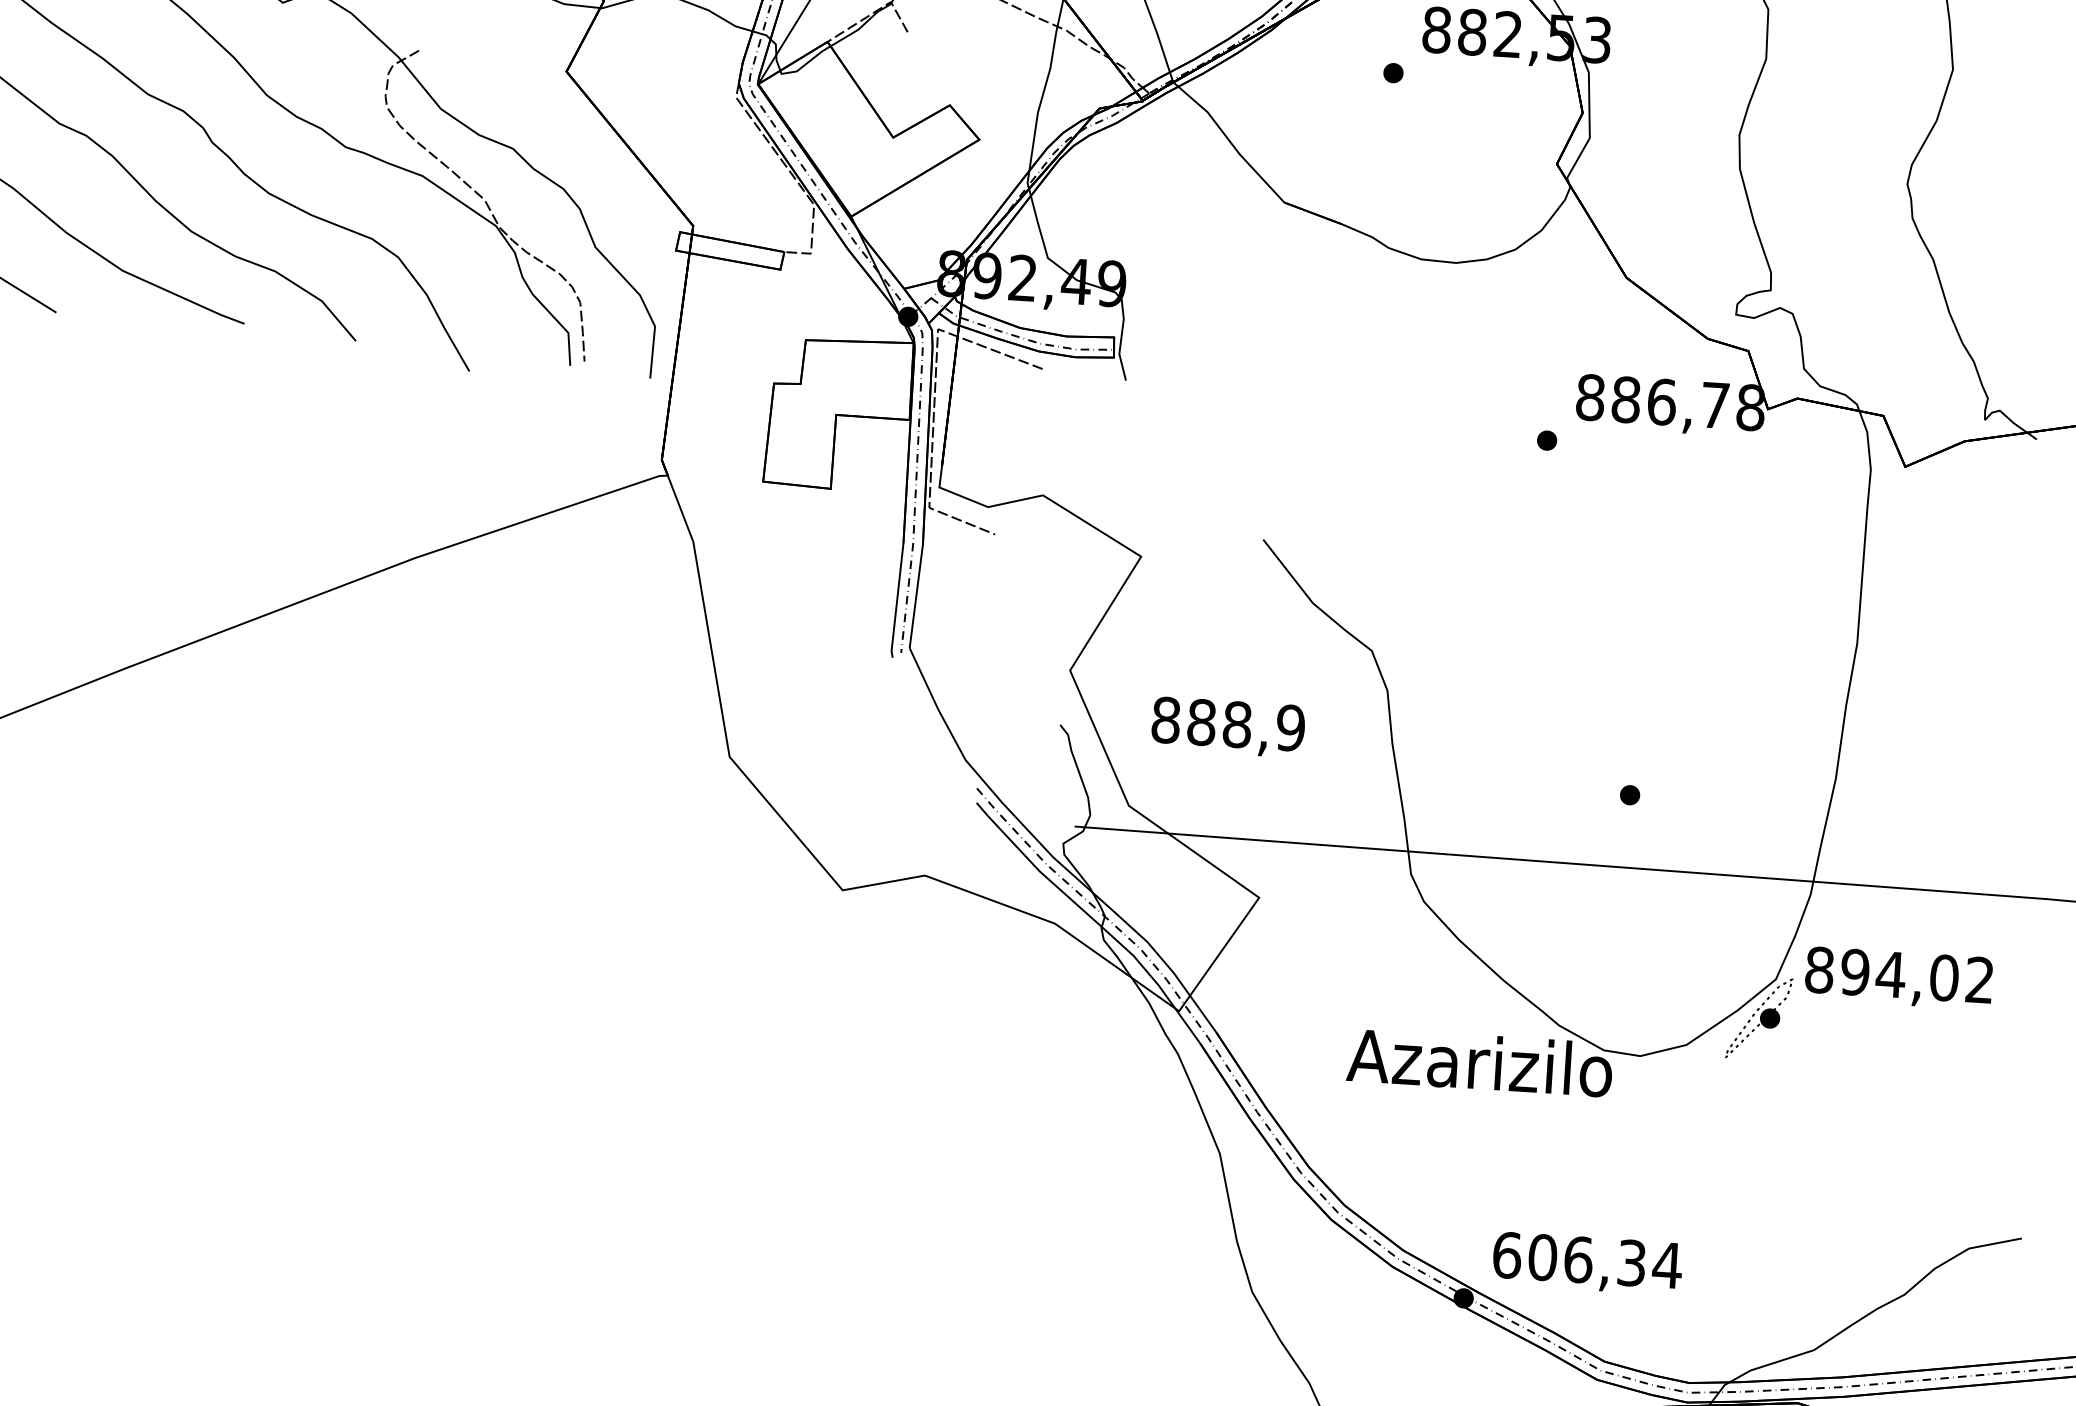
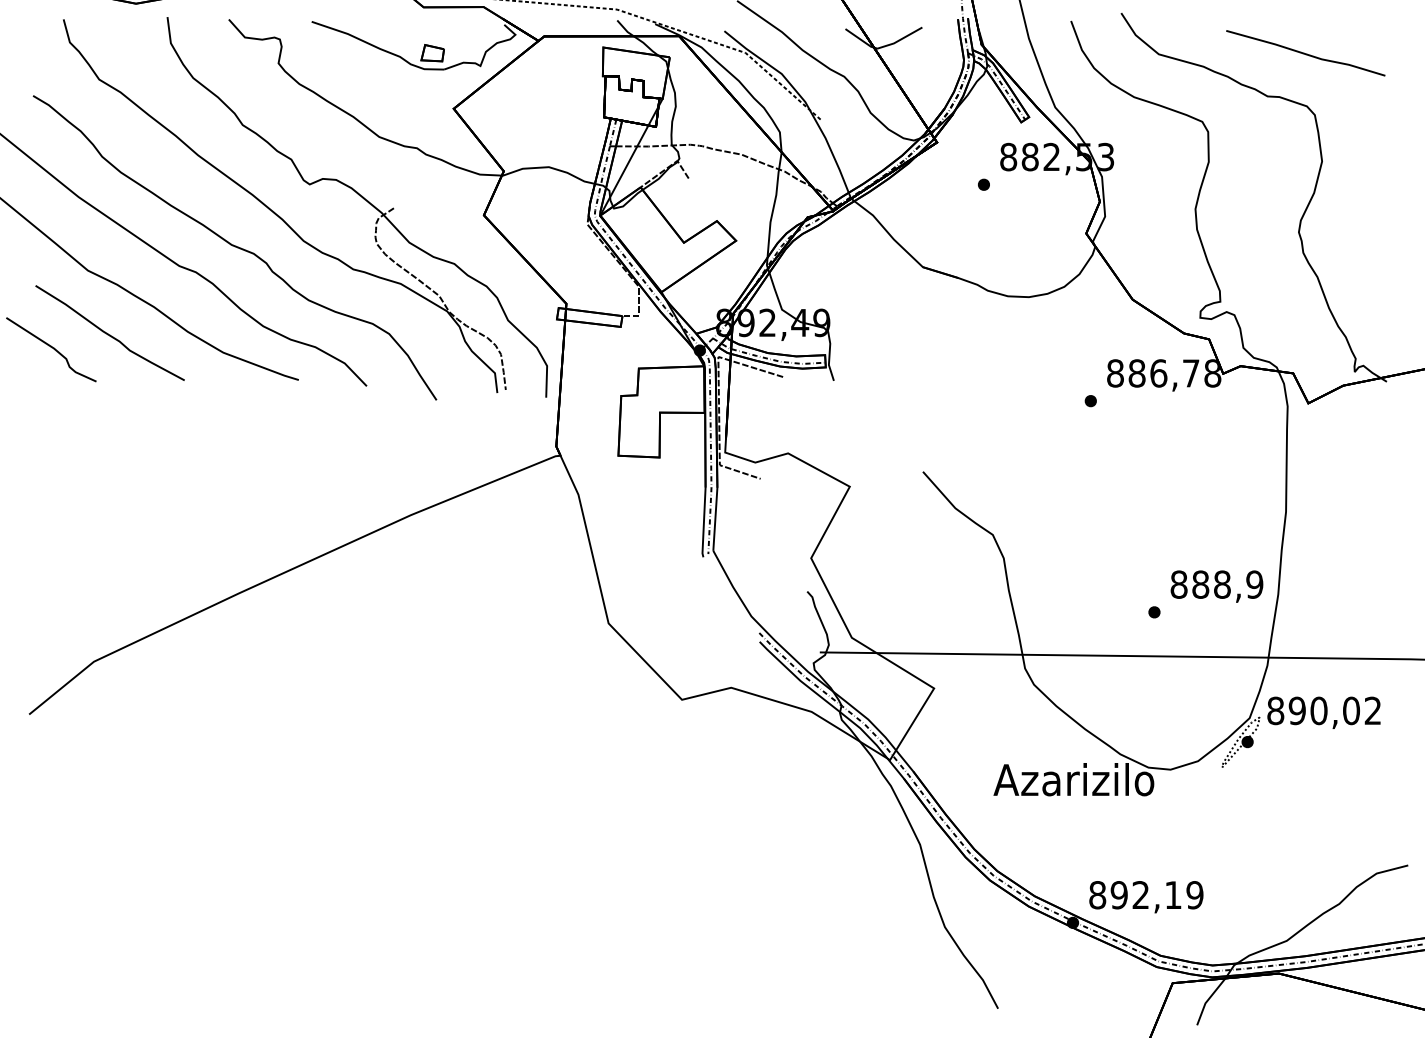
text: (1227, 727) -> (1216, 586), moved
text: (1890, 973) -> (1318, 710), 894,02 -> 890,02
text: (1587, 1260) -> (1146, 895), 606,34 -> 892,19

